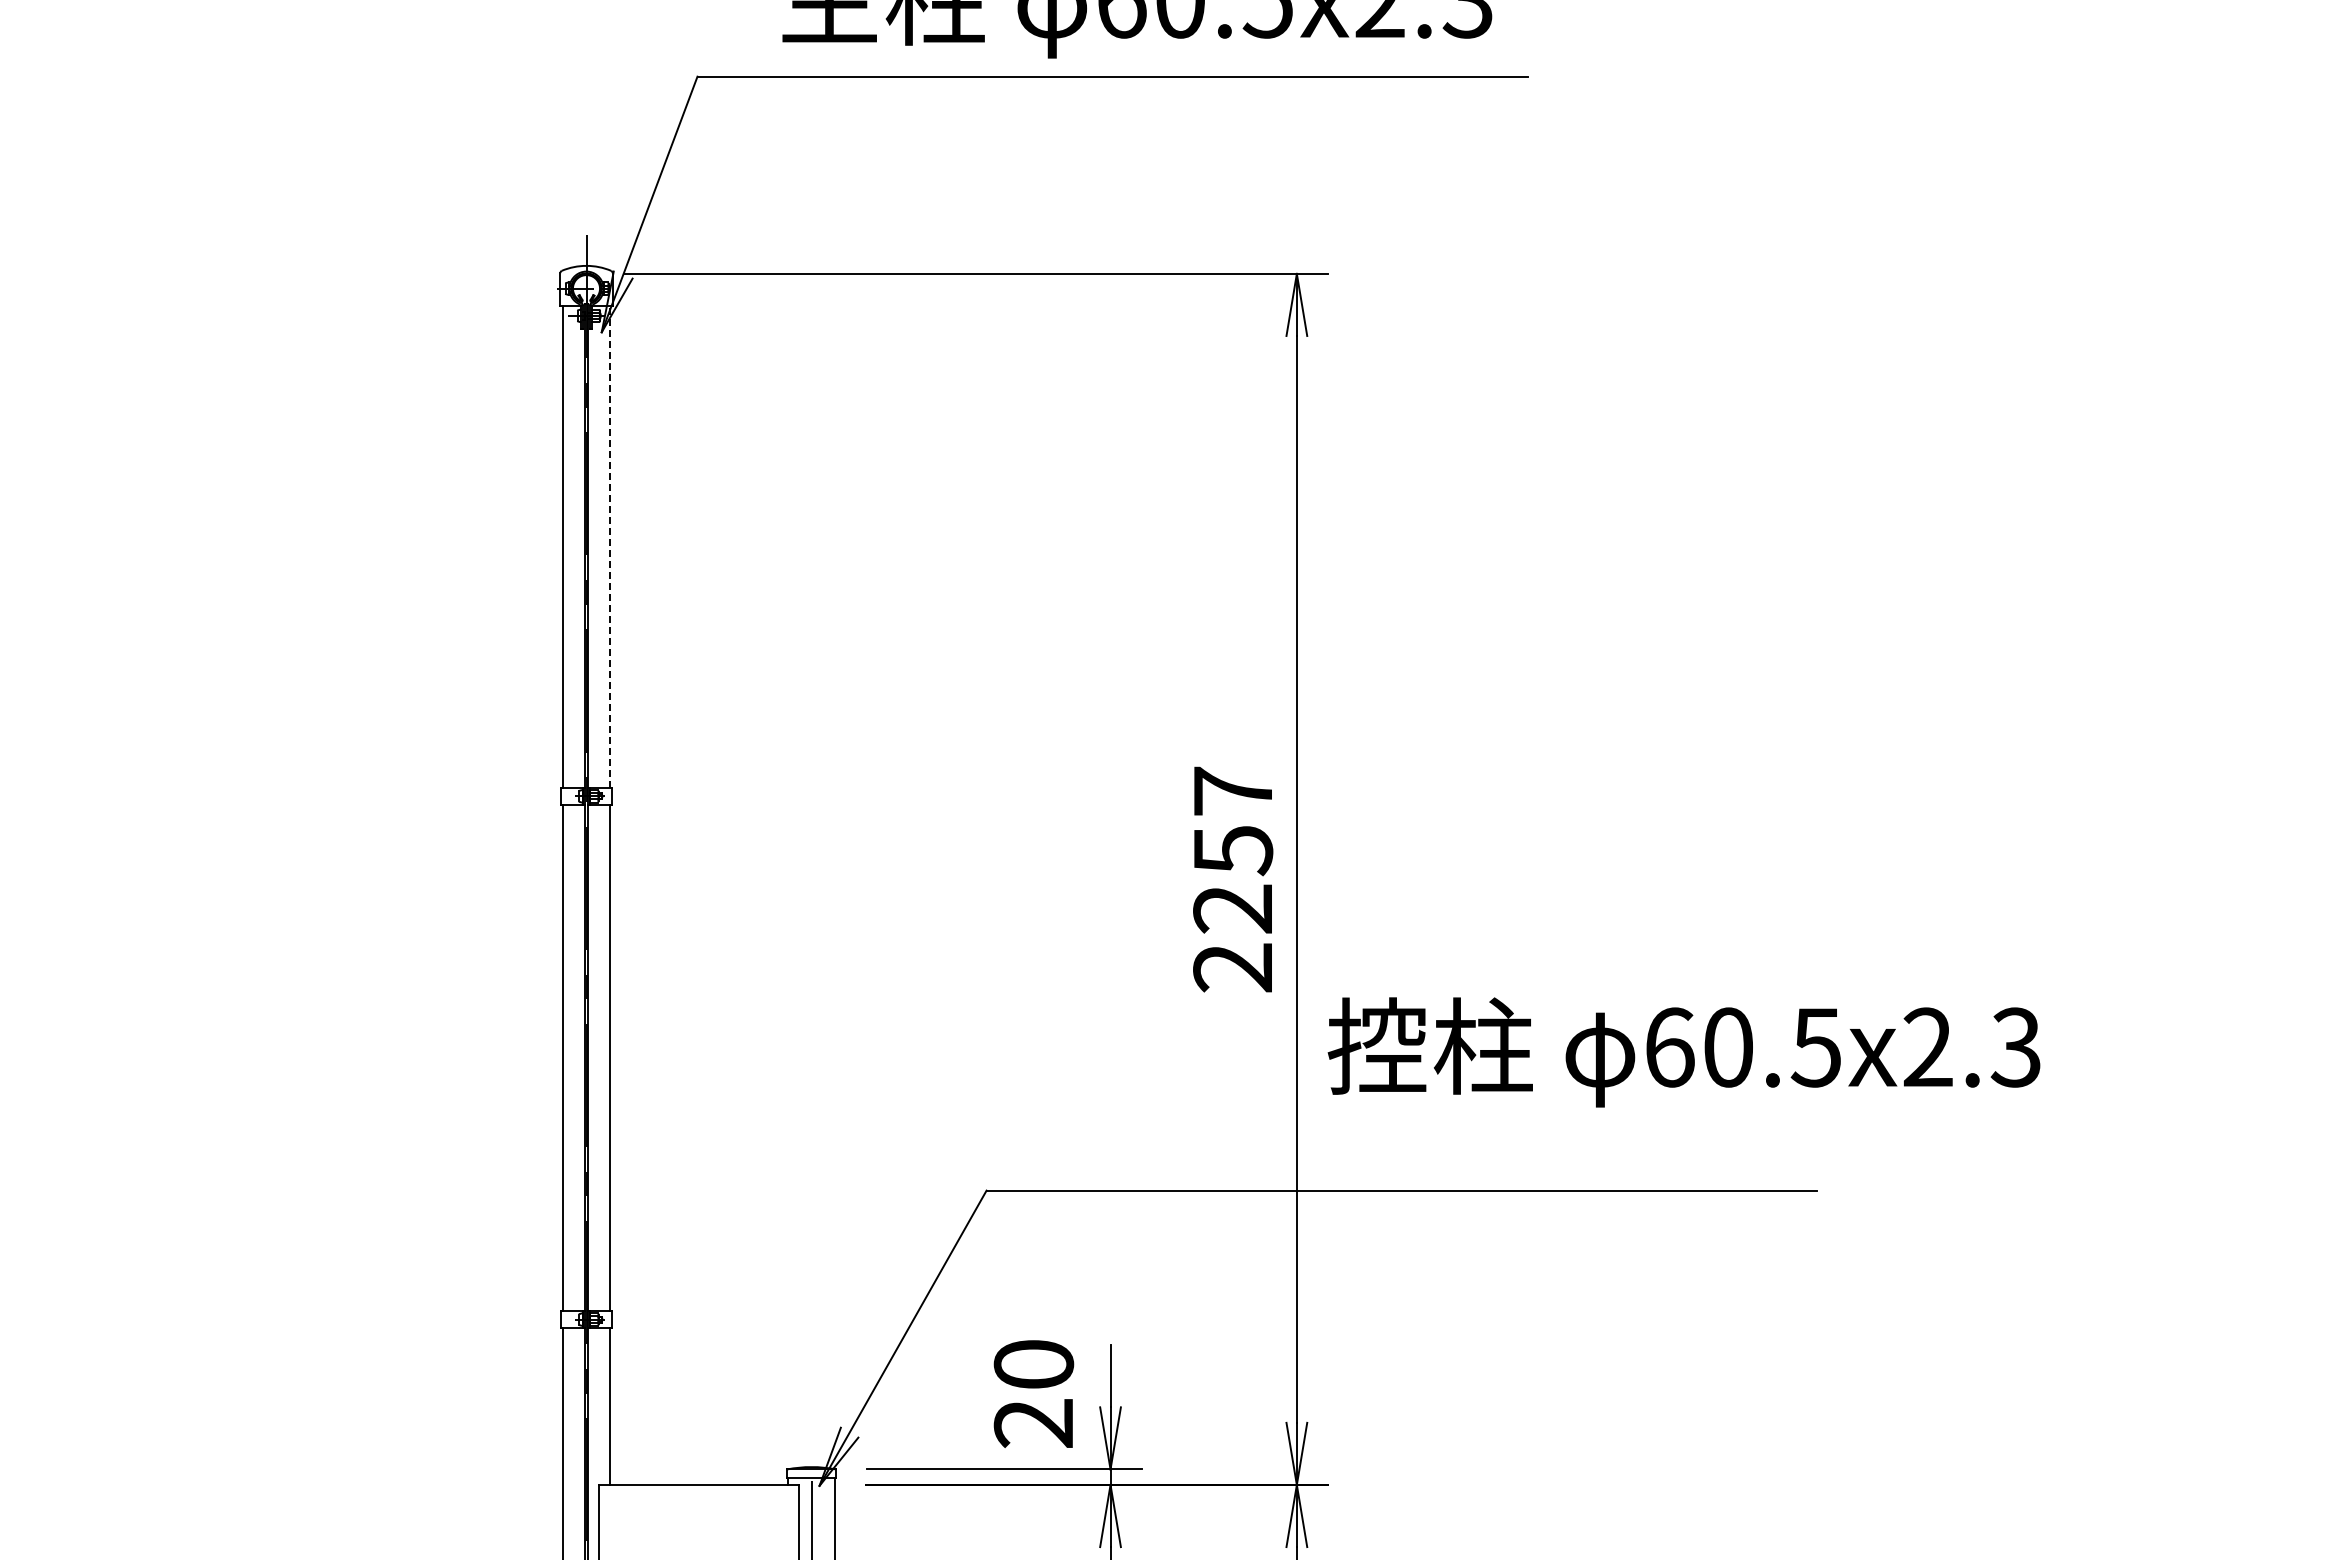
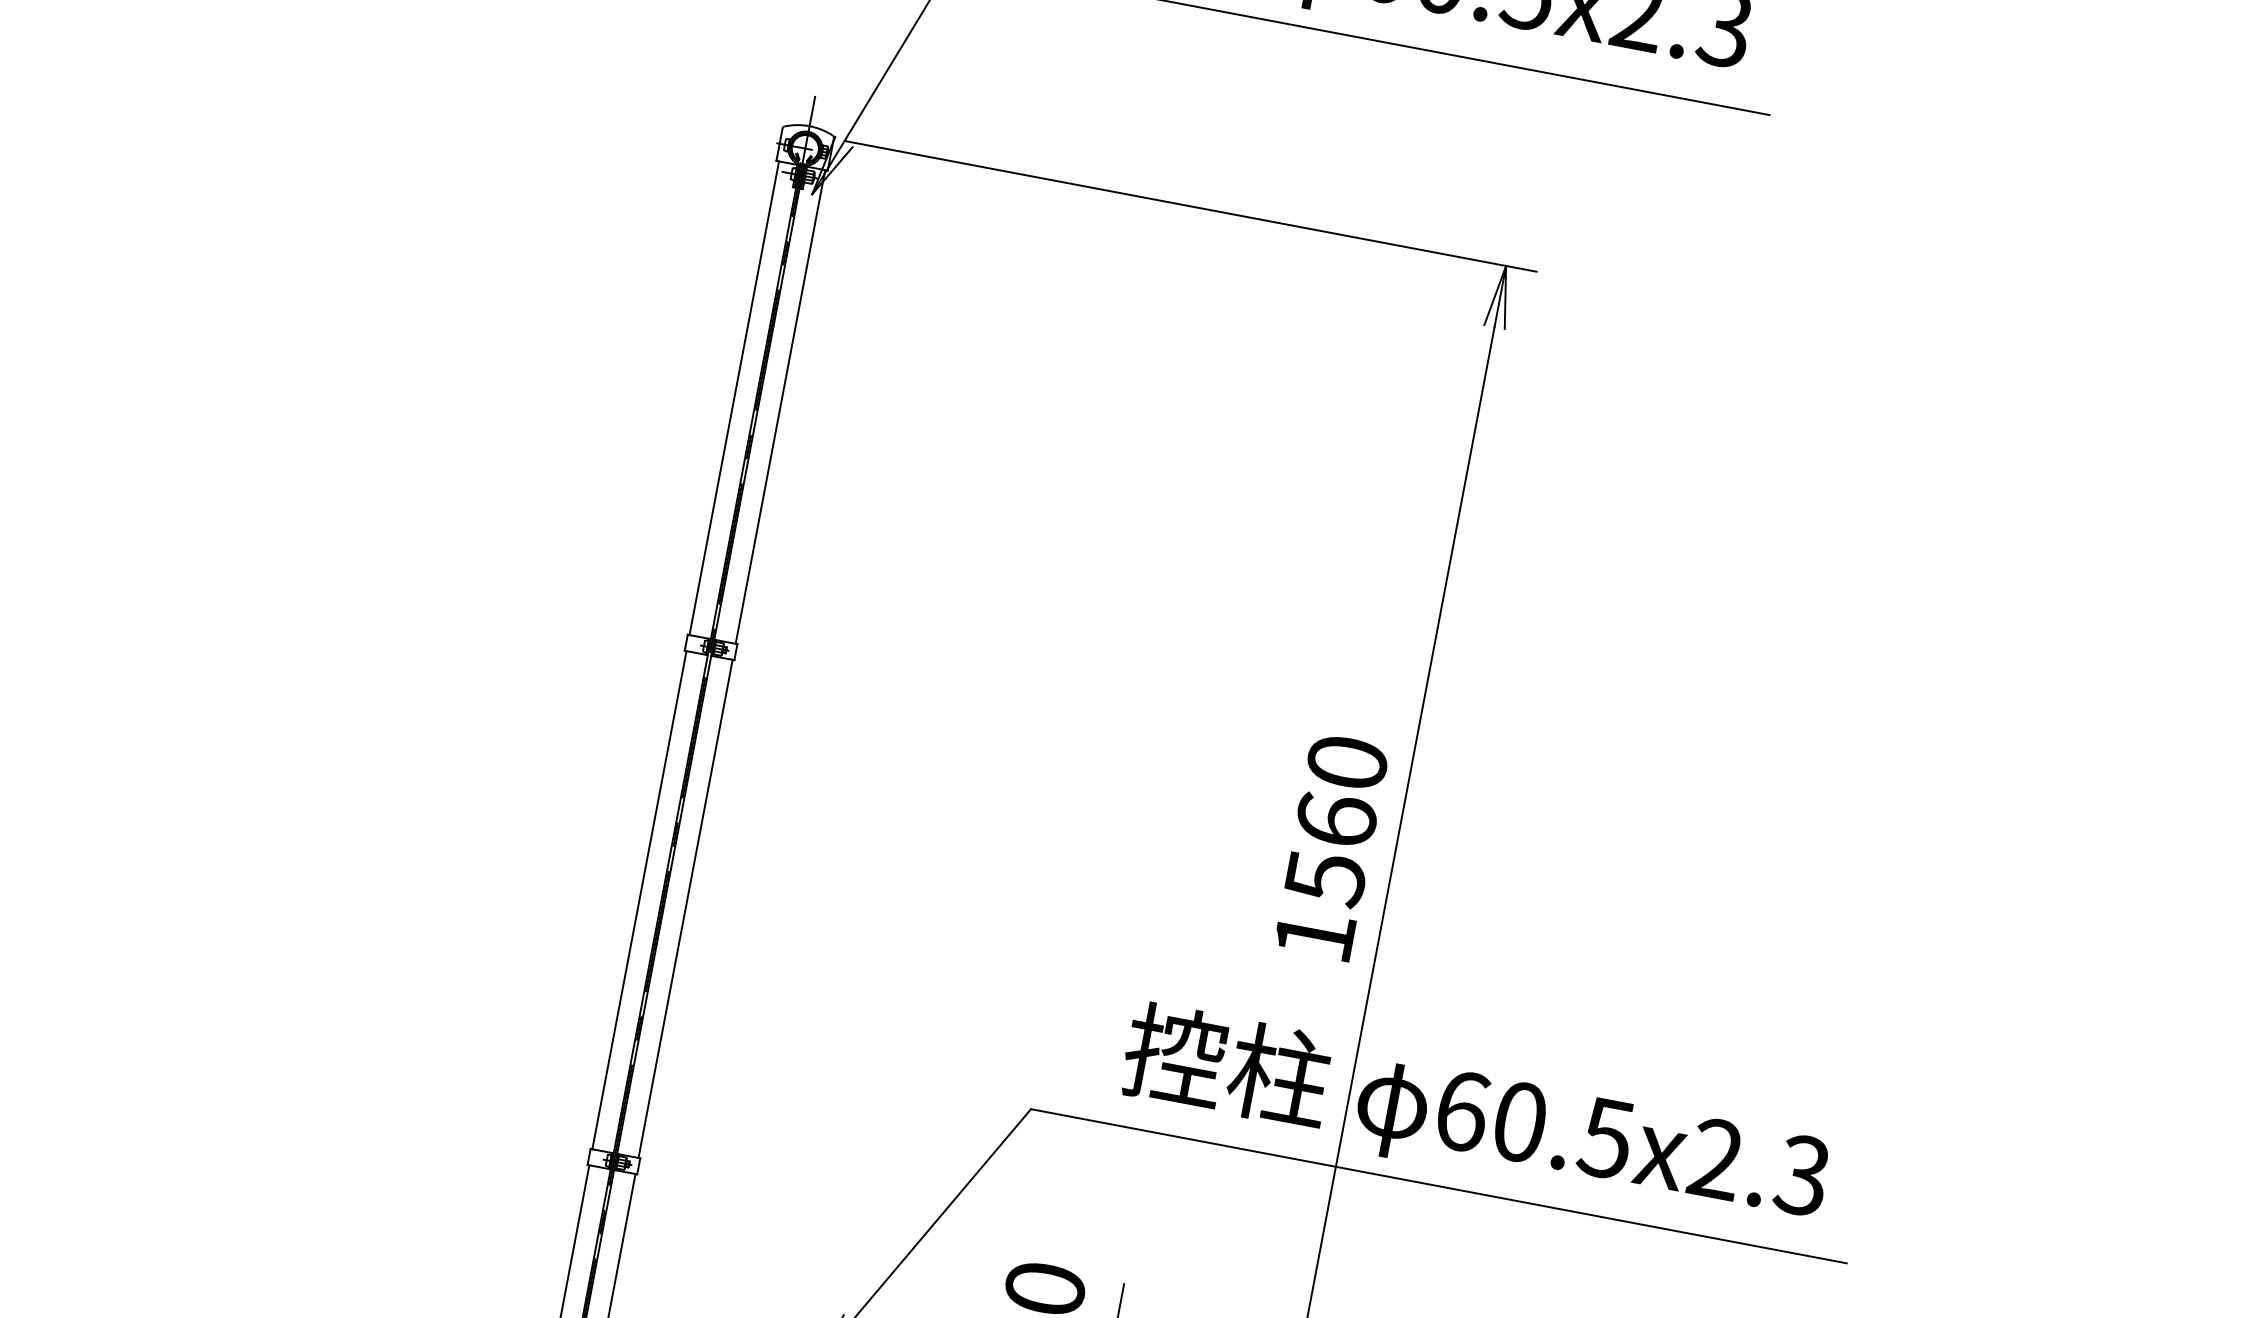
line: (609, 546) -> (780, 406), dashed -> solid
text: (1233, 879) -> (1331, 849), 2257 -> 1560
text: (1683, 1052) -> (1474, 1118), moved

